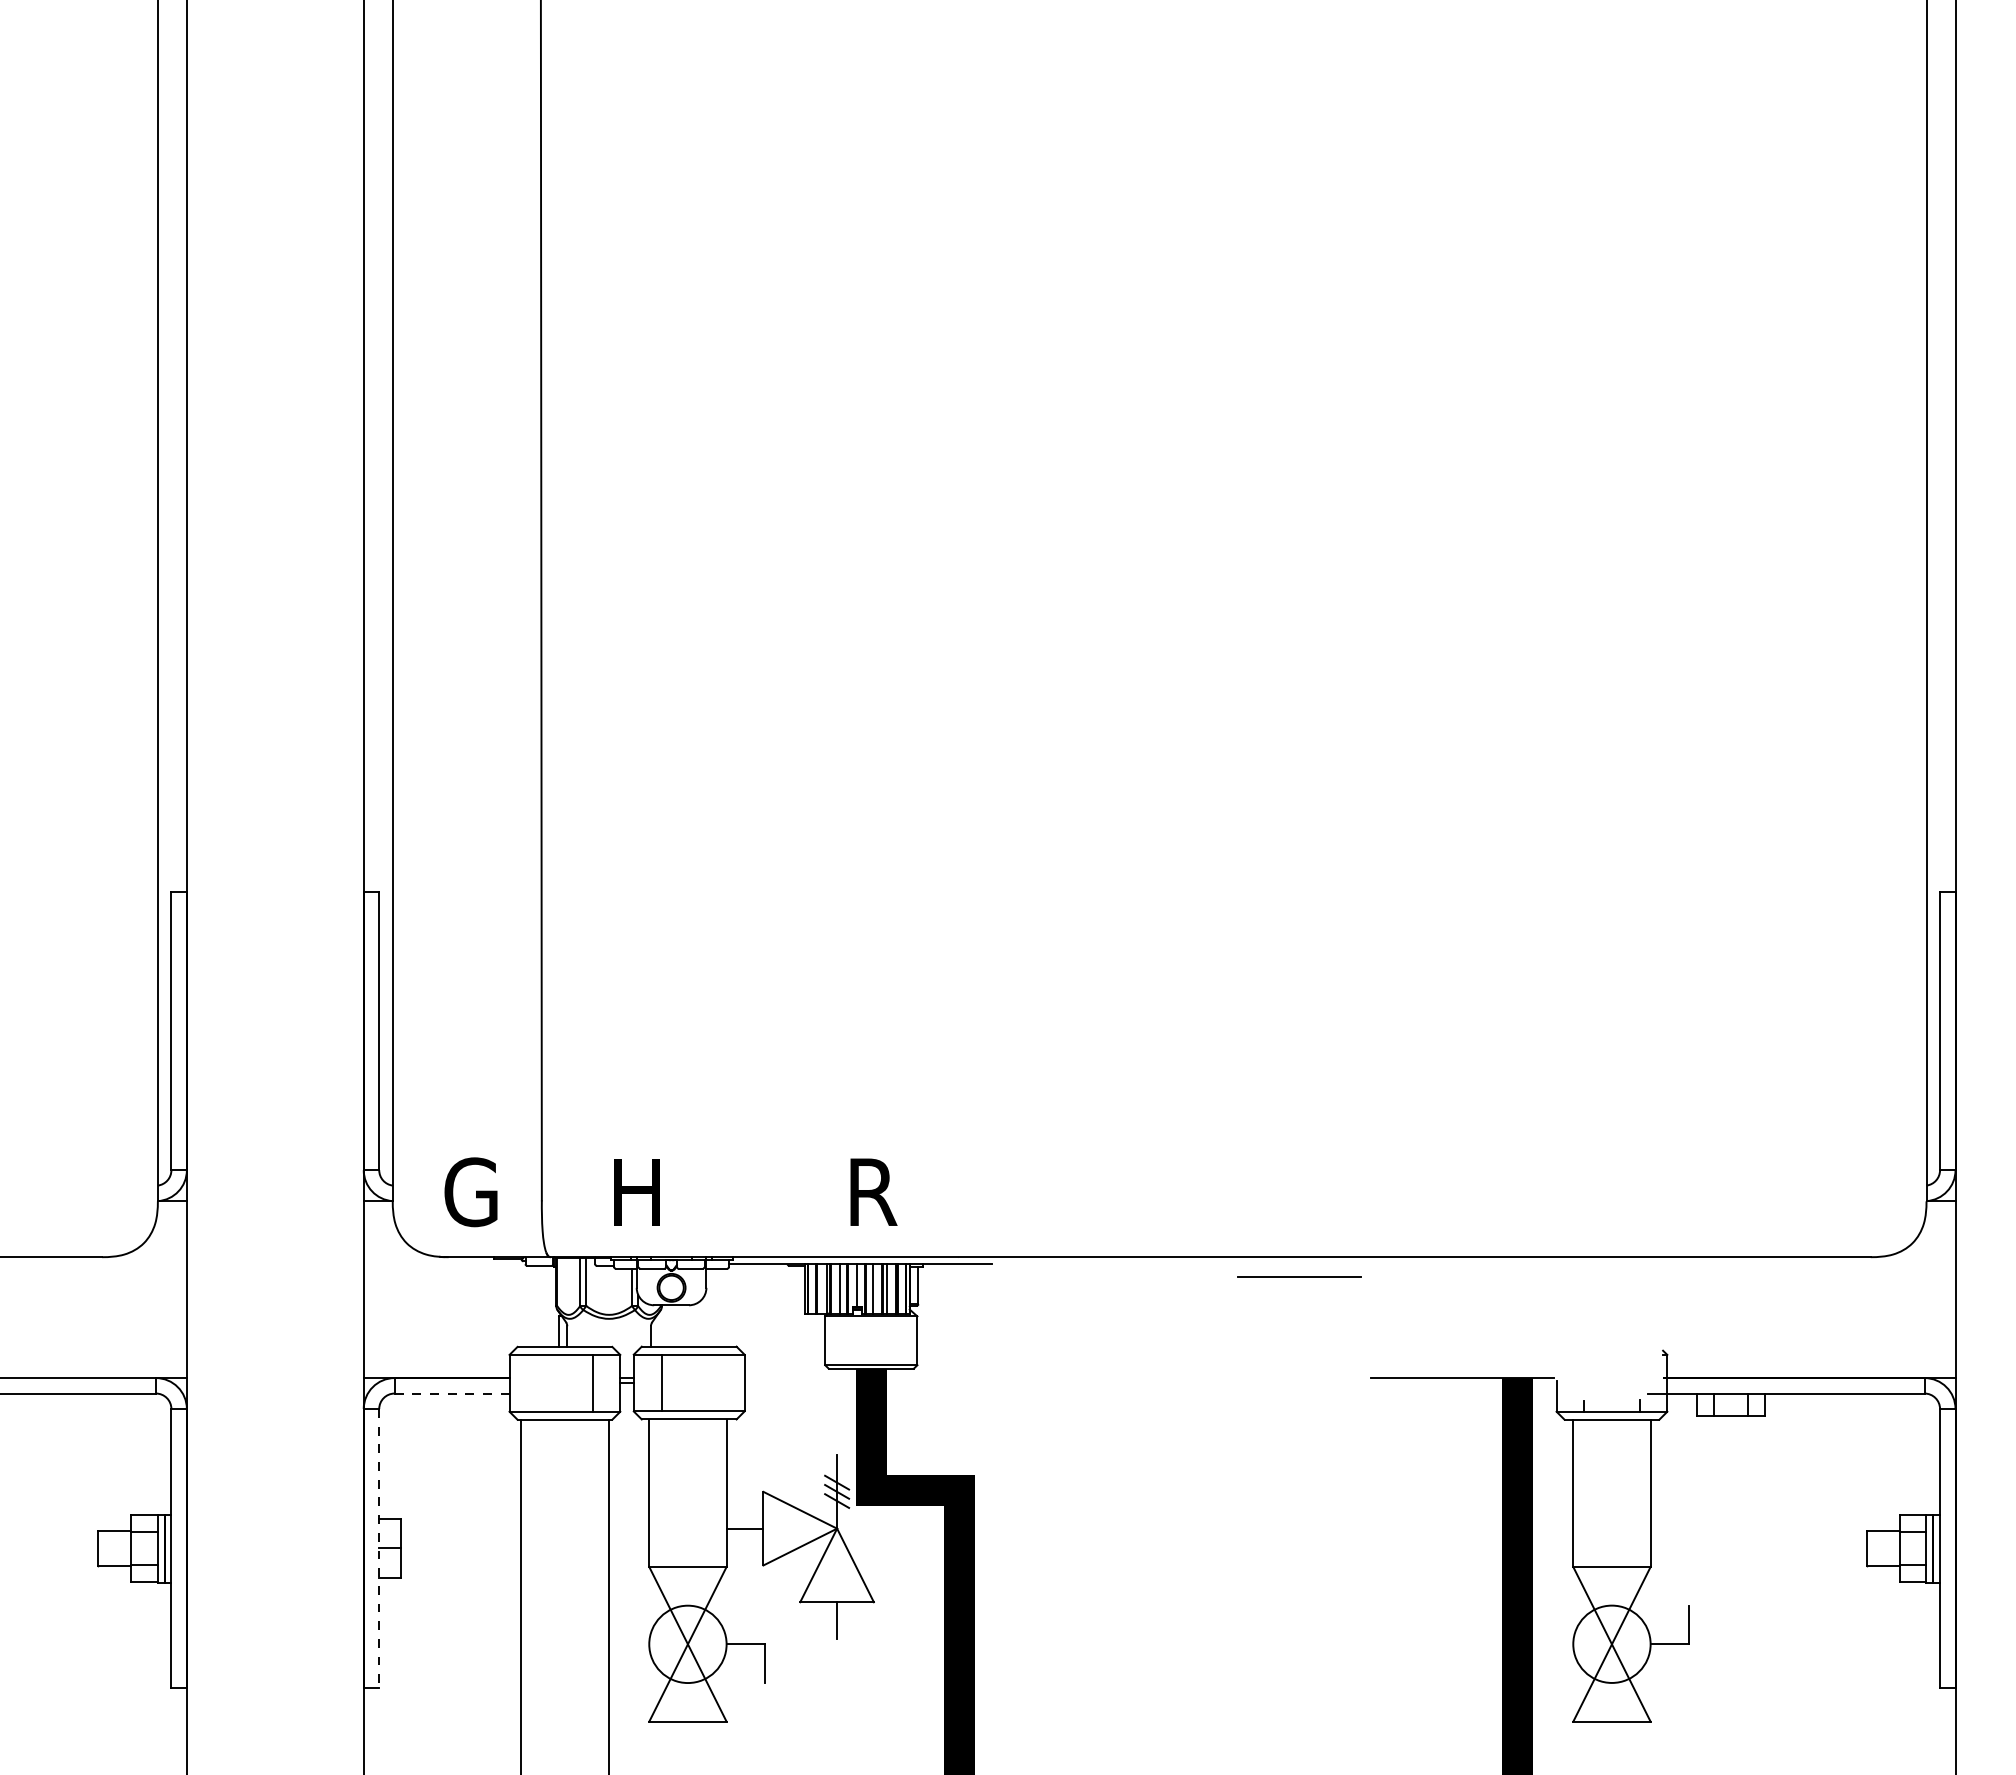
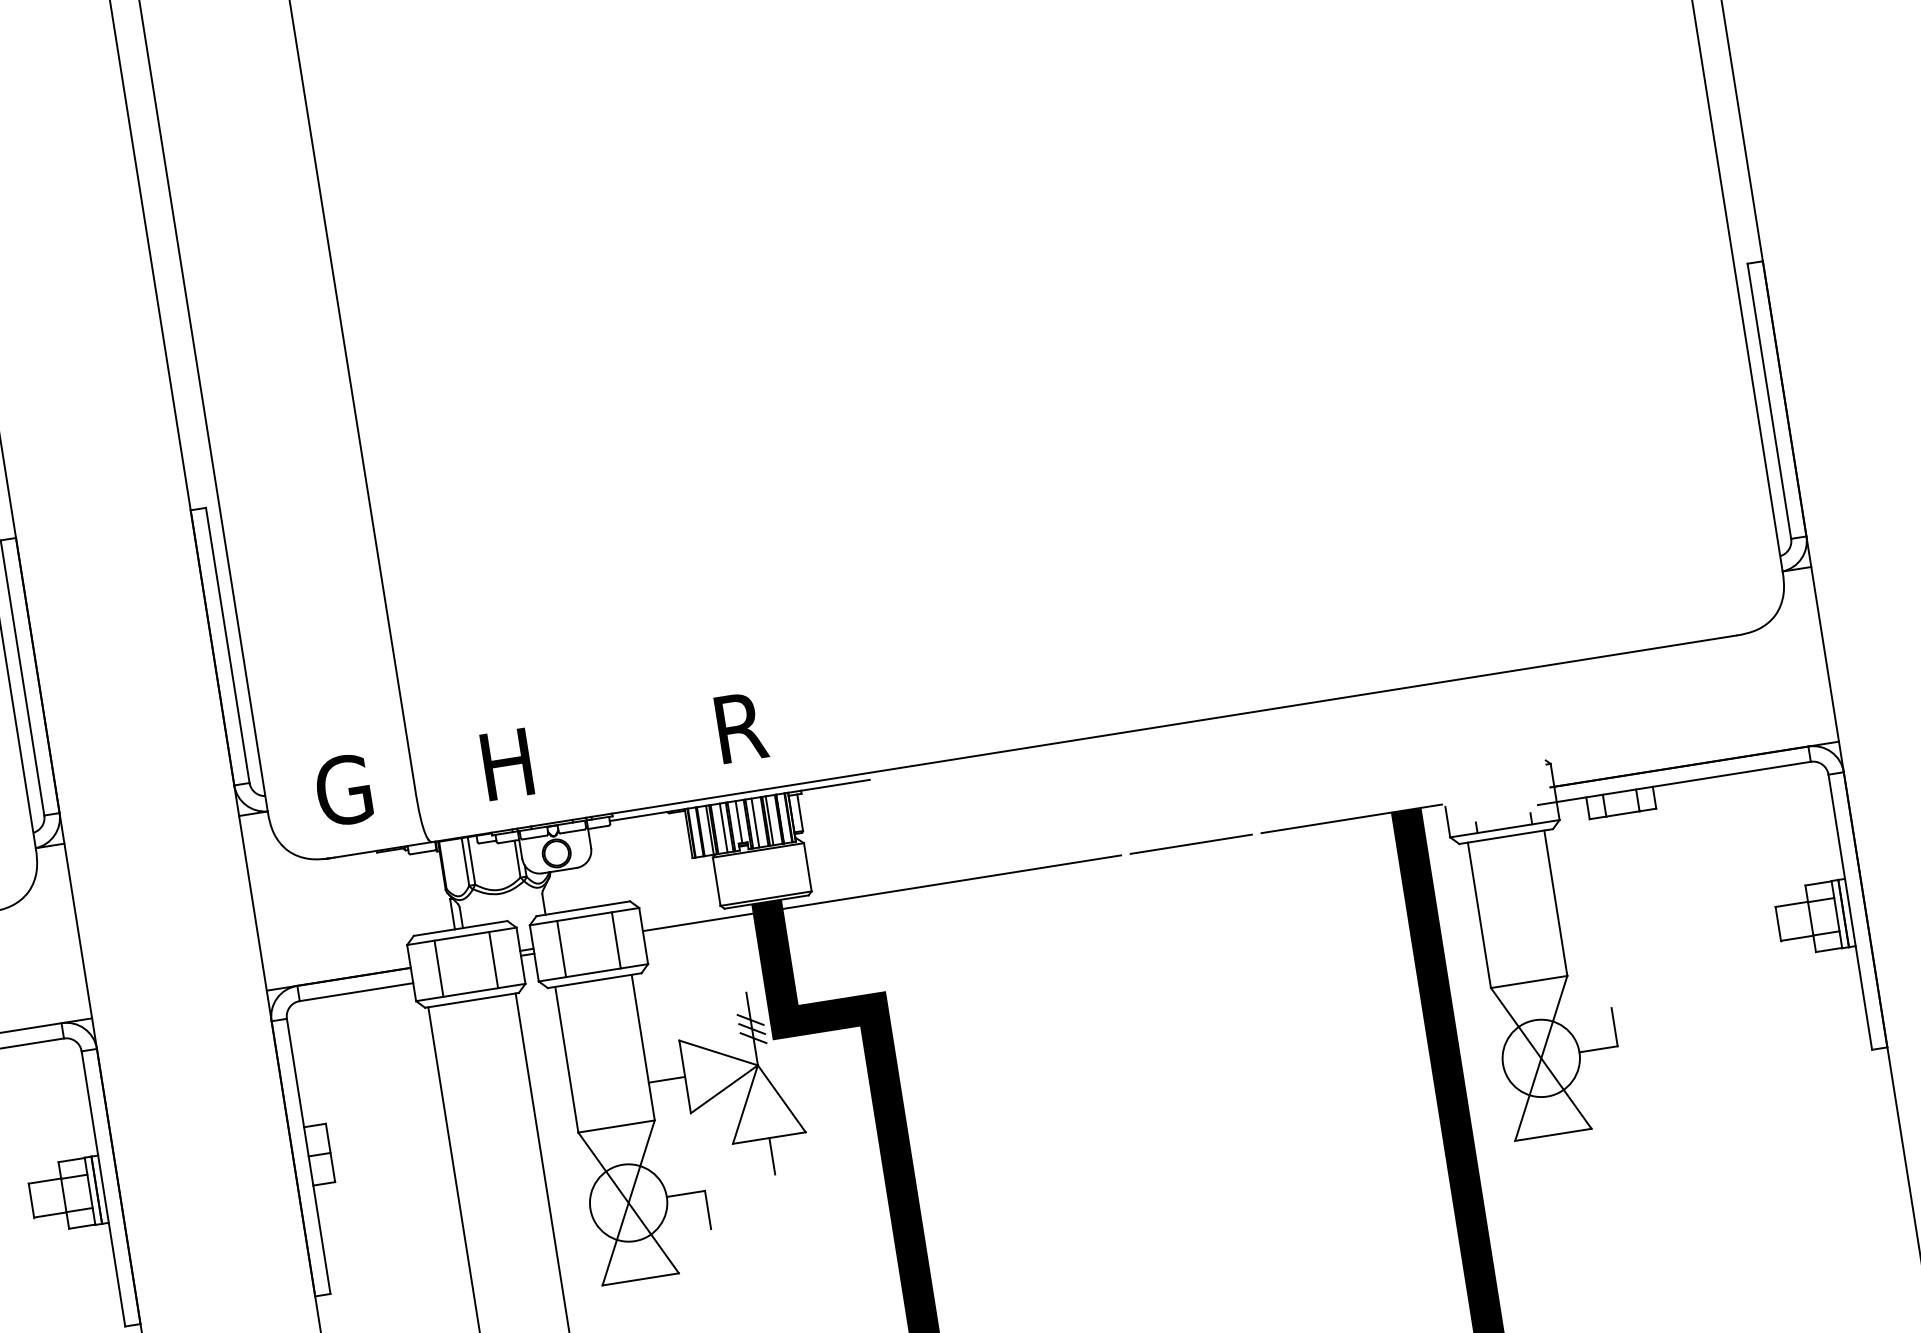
line: (1299, 1276) -> (1190, 843), moved
line: (986, 1378) -> (881, 893), added
line: (537, 1382) -> (439, 967), added
line: (716, 1382) -> (615, 939), added
line: (452, 1393) -> (356, 992), dashed -> solid
line: (379, 1548) -> (309, 1156), dashed -> solid

